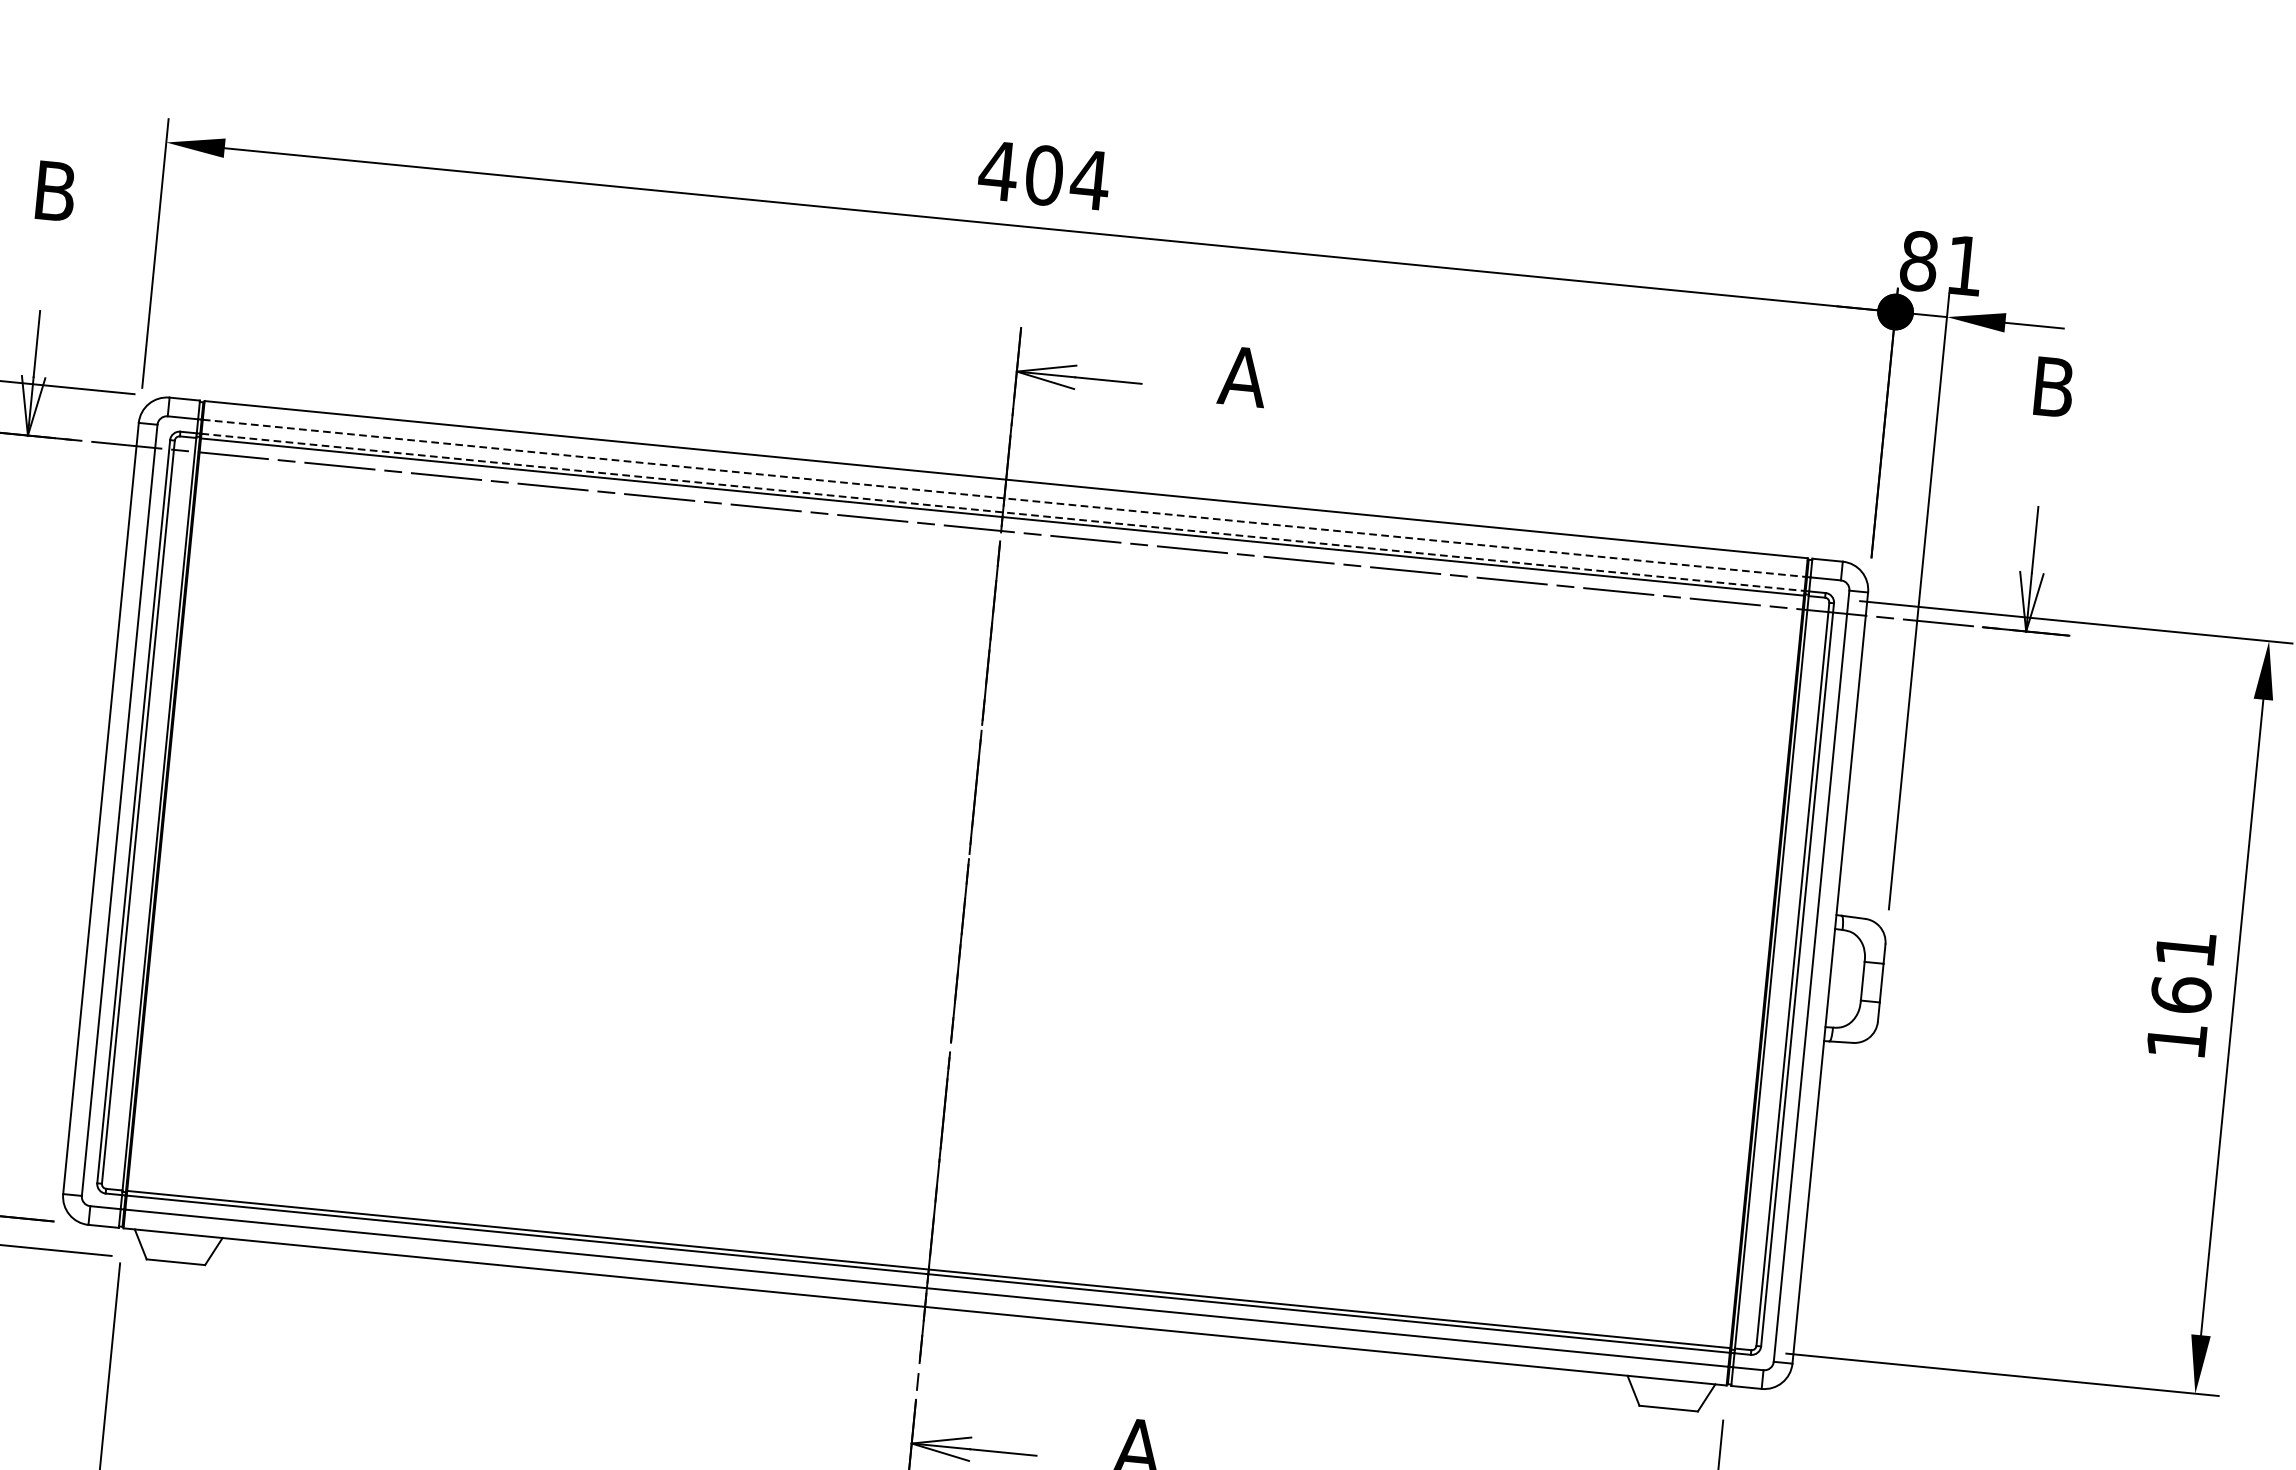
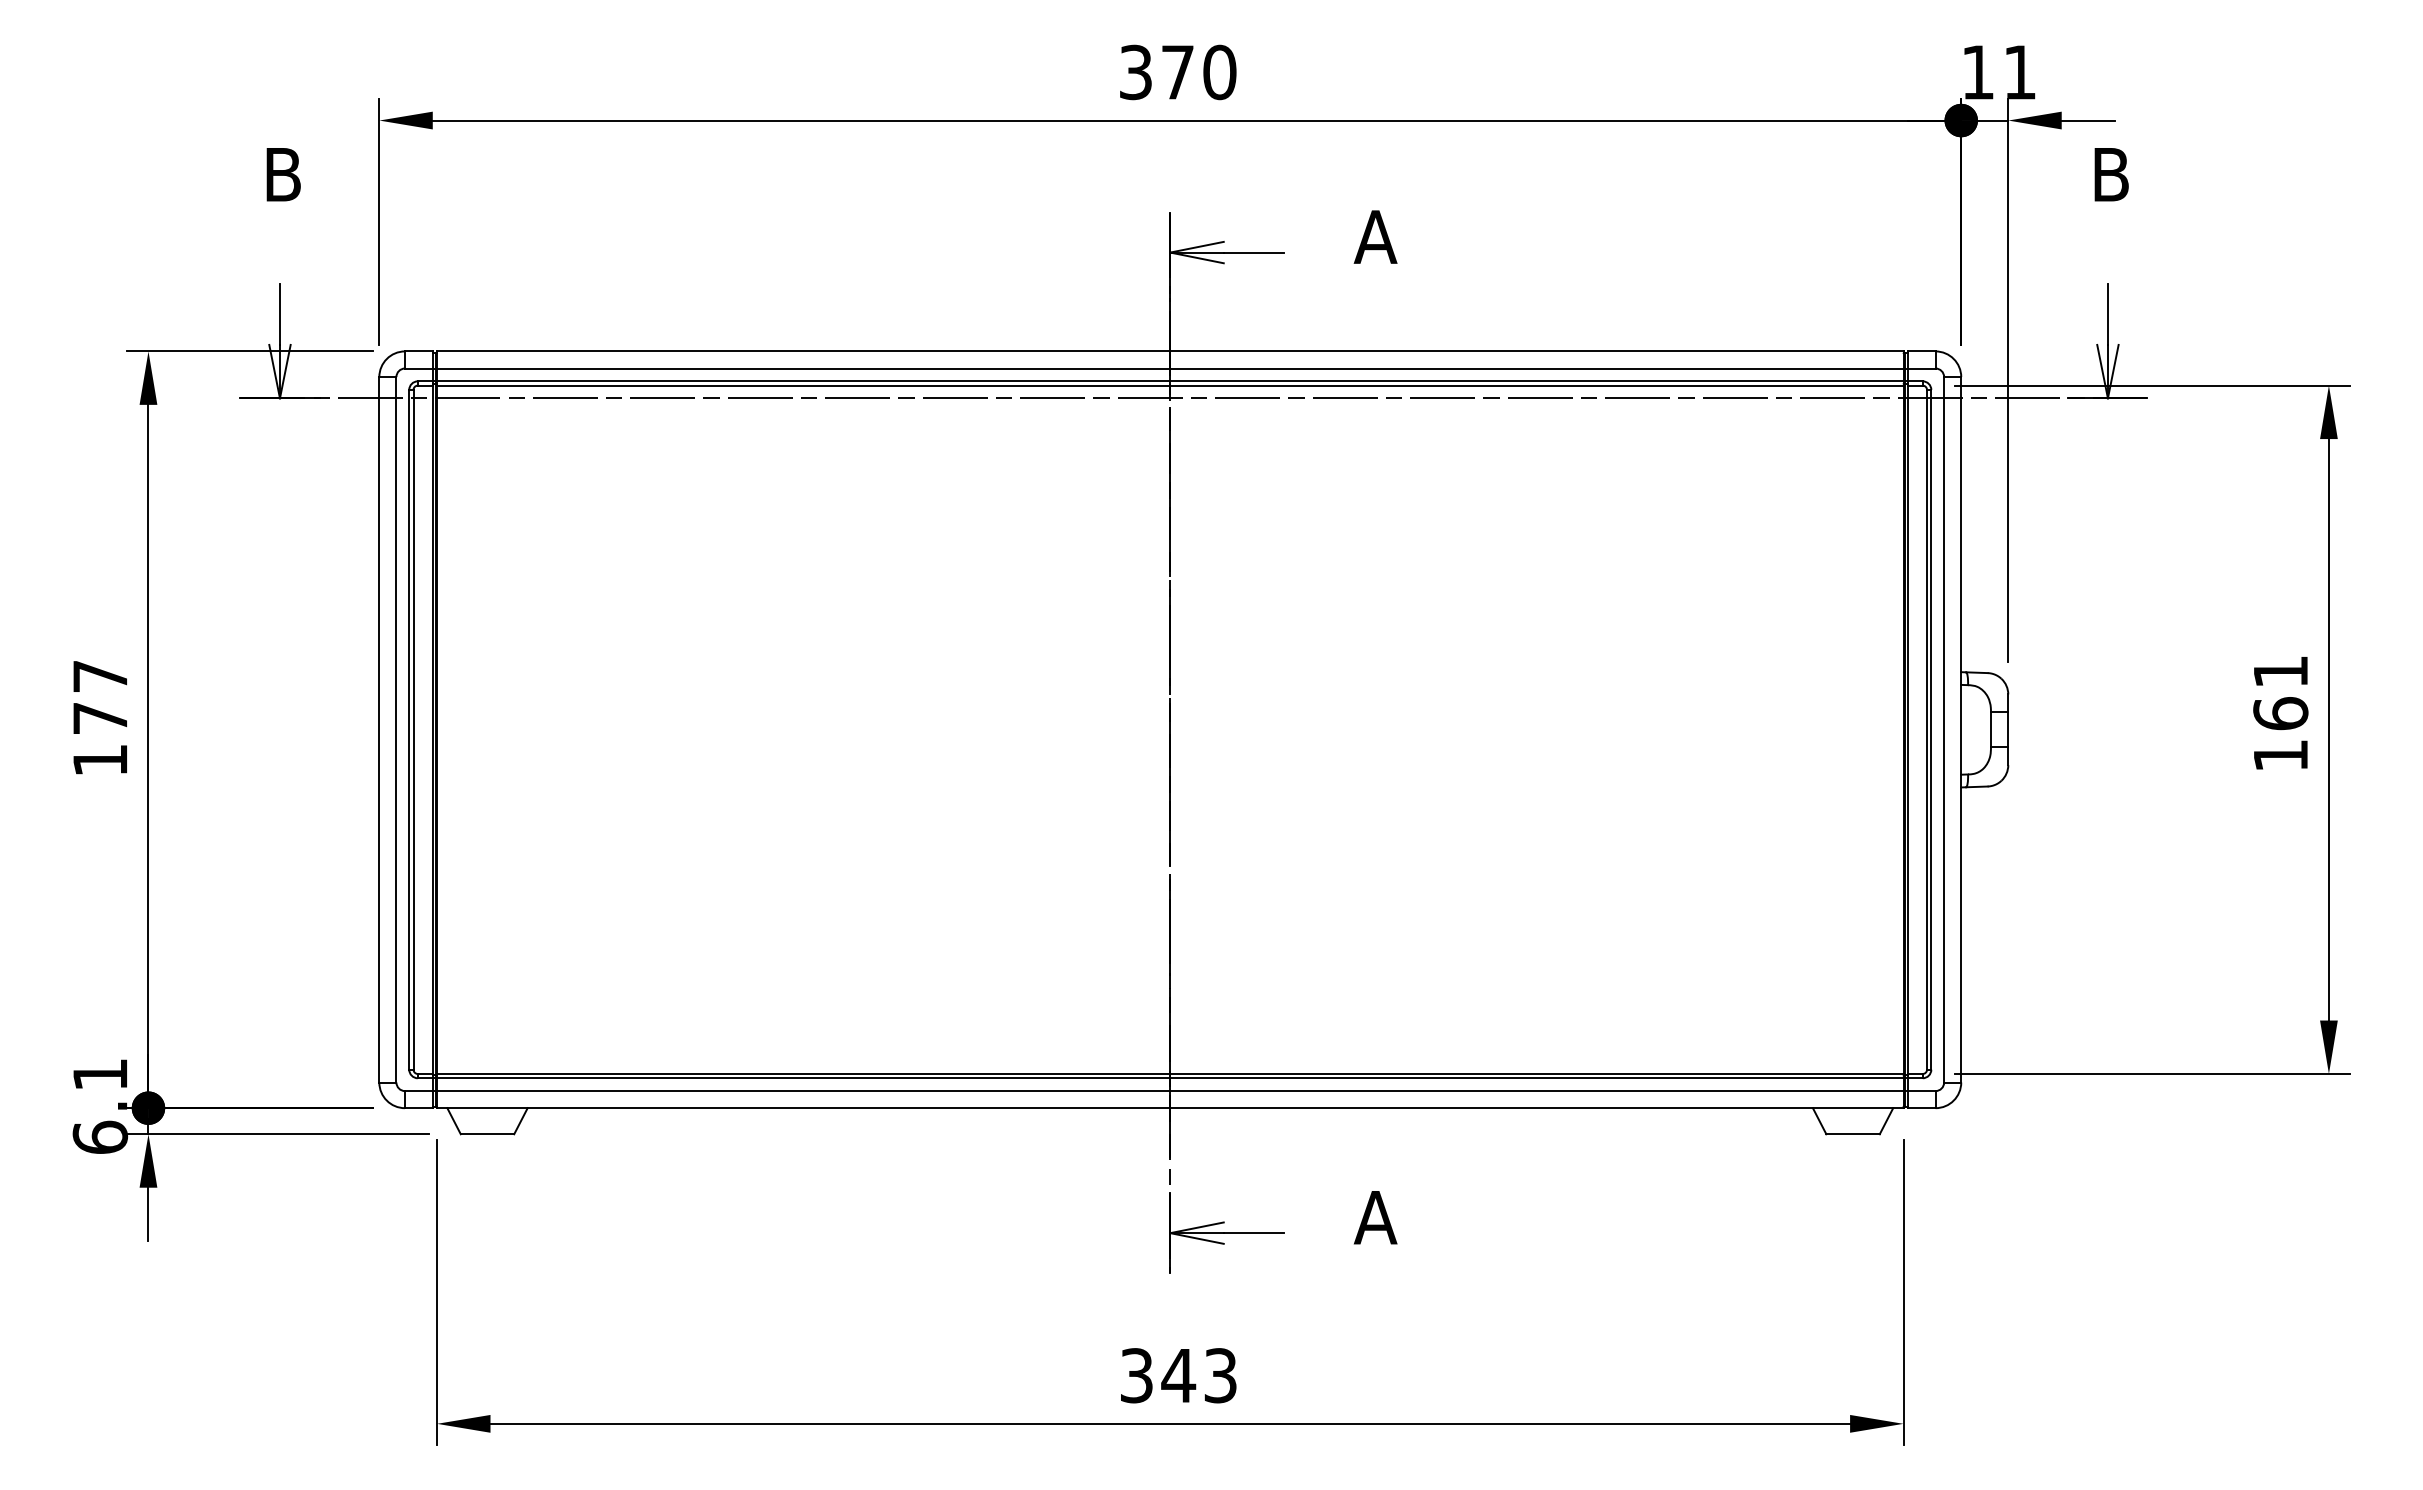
text: (1043, 175) -> (1177, 72), 404 -> 370
text: (1918, 261) -> (1977, 72), 81 -> 11
line: (1004, 498) -> (1170, 368), dashed -> solid
line: (1003, 512) -> (1170, 381), dashed -> solid

